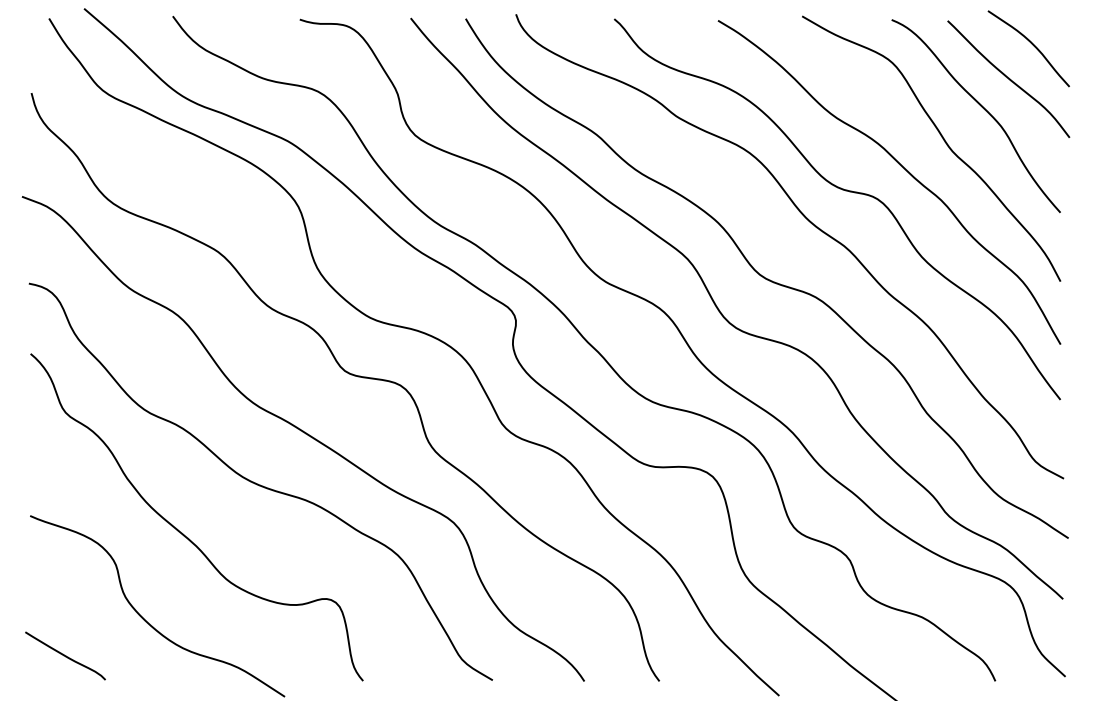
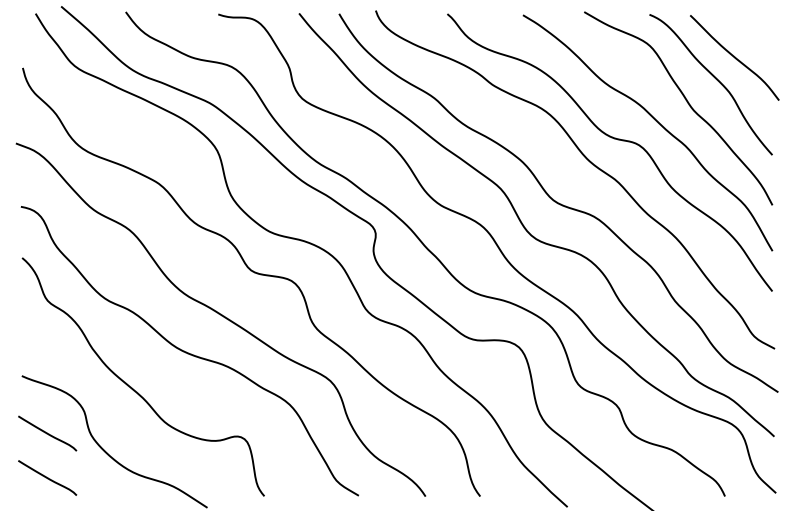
curve: (1031, 44) -> (751, 32), removed
curve: (65, 594) -> (47, 433), added

